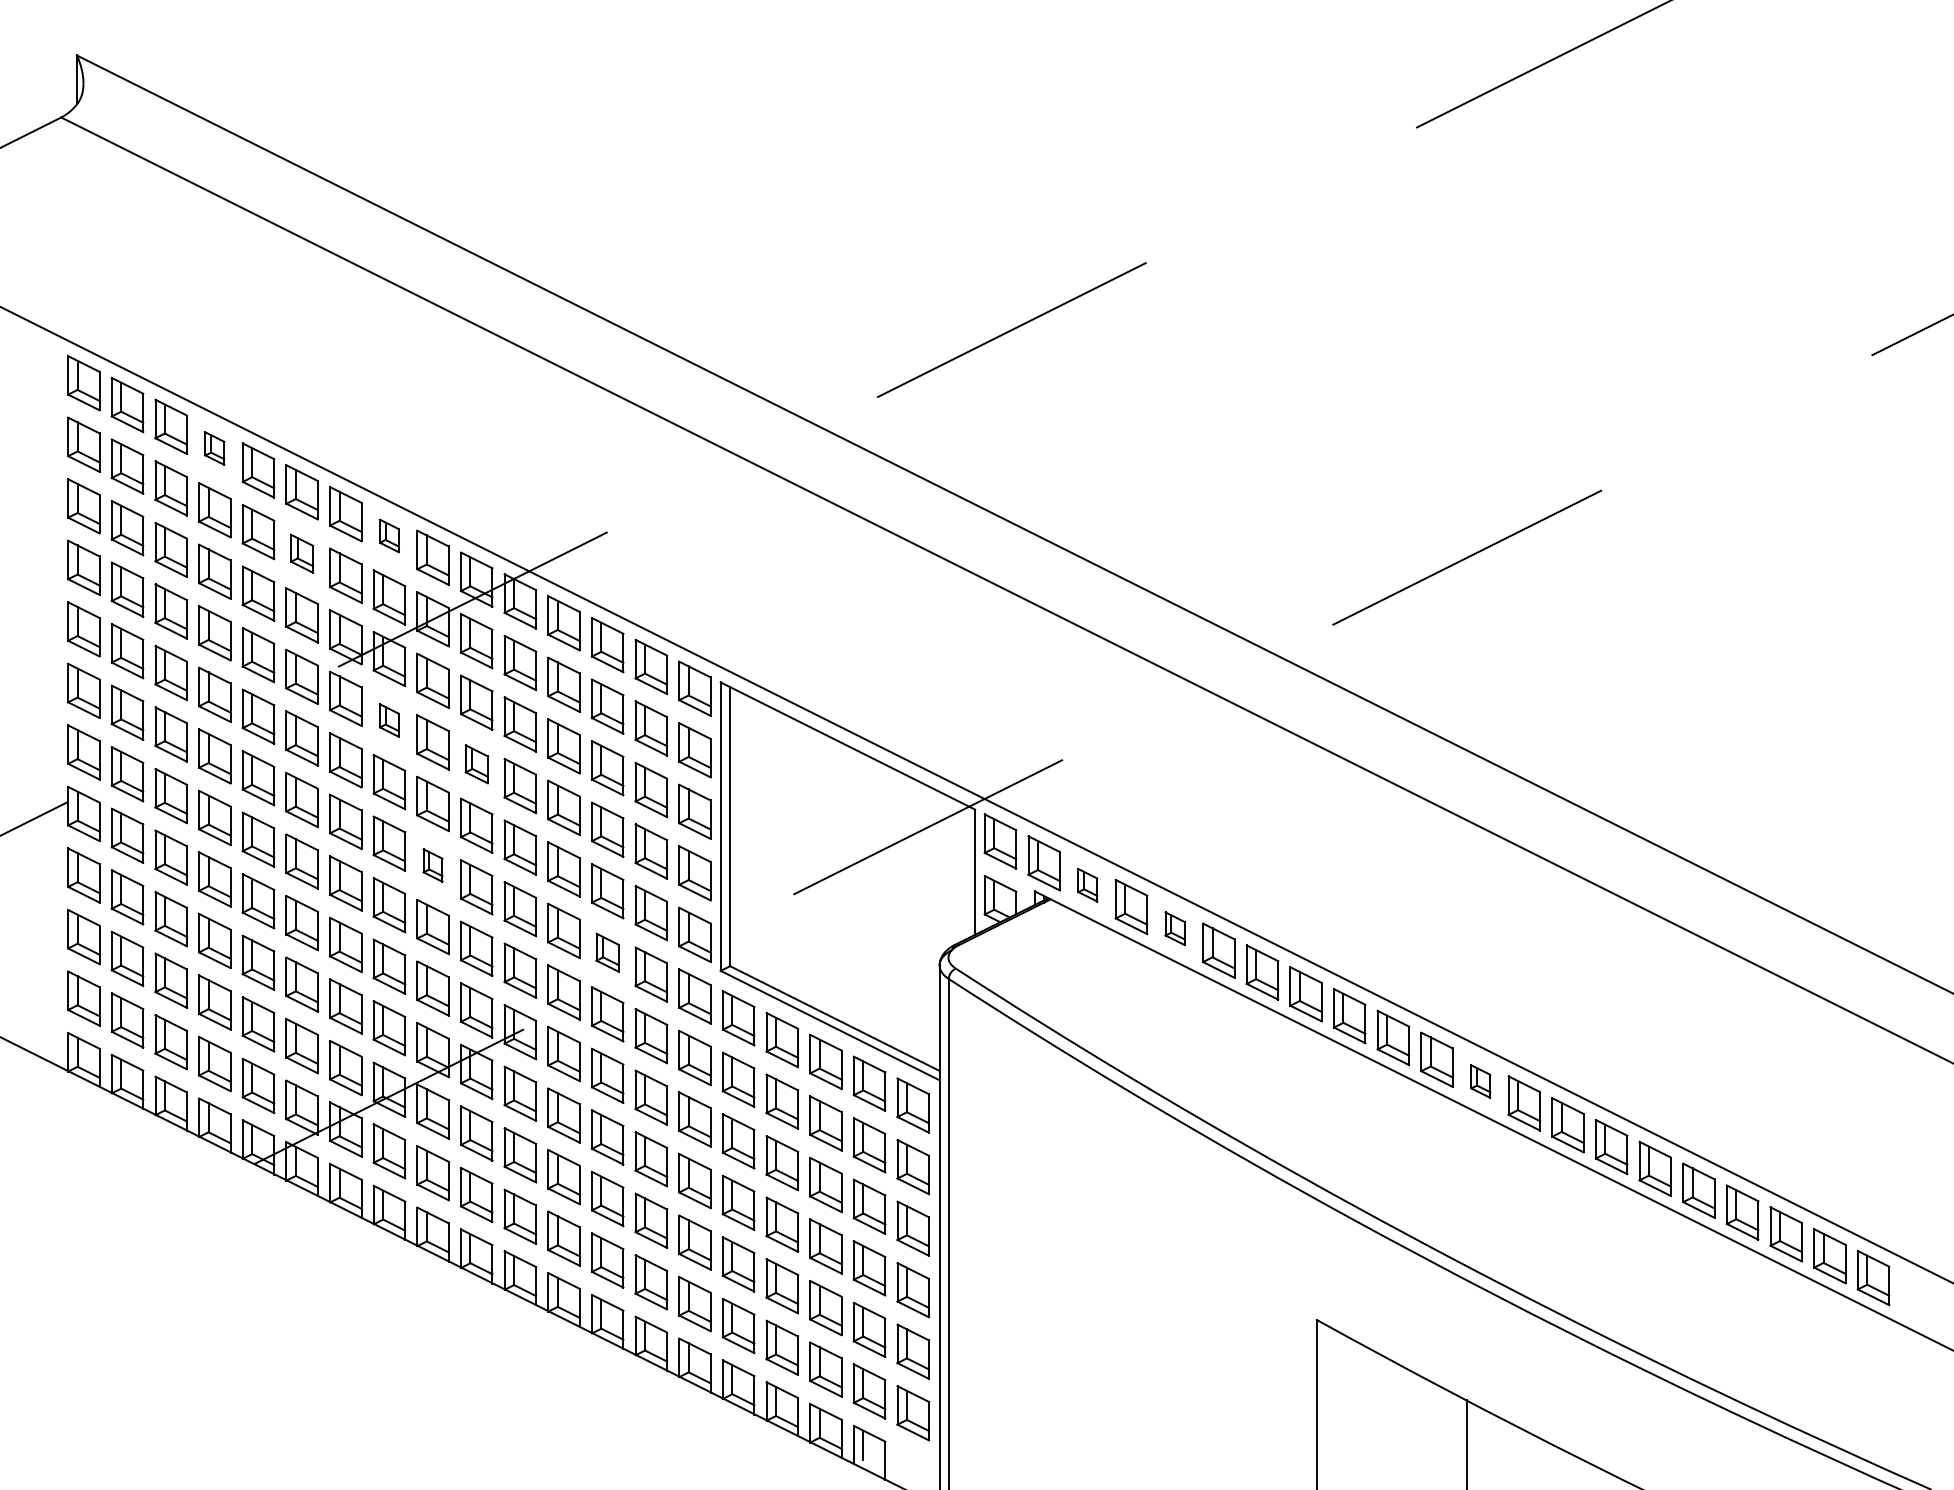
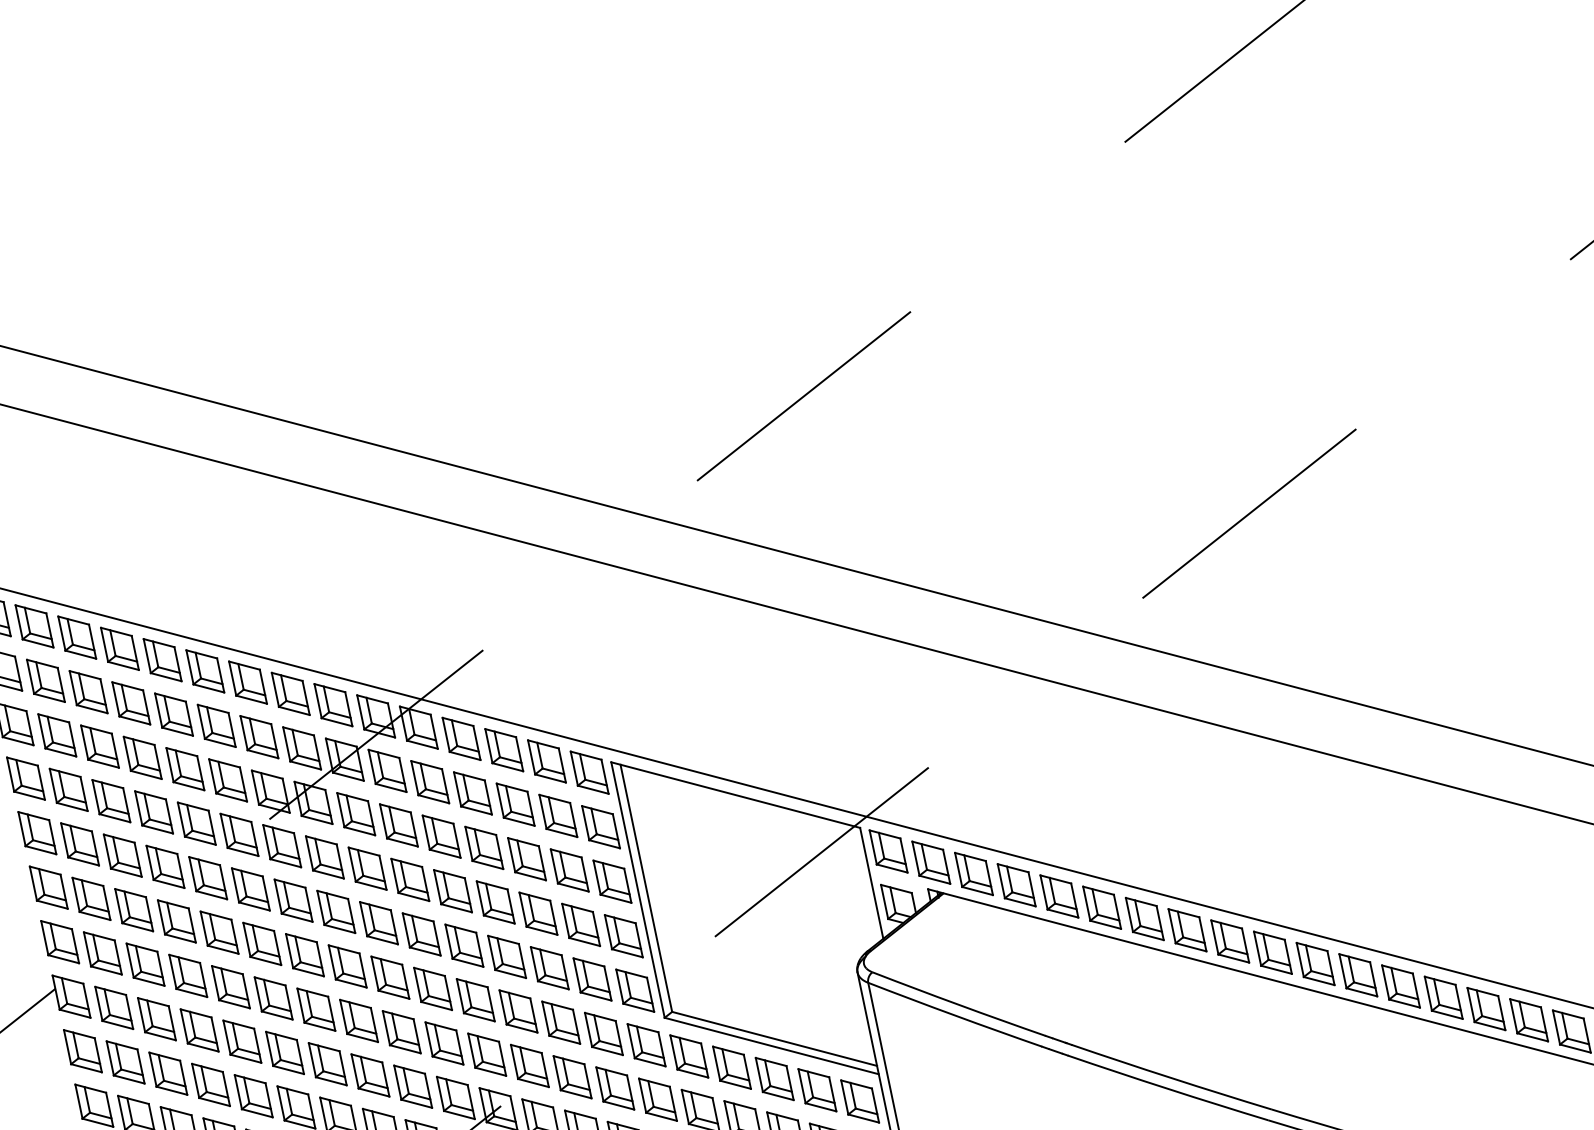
part: (214, 448) -> (119, 648), size x1.67
part: (389, 535) -> (290, 693), size x1.67
part: (301, 553) -> (216, 725), size x1.43
part: (389, 720) -> (324, 857), size x1.67
part: (476, 764) -> (410, 880), size x1.43
part: (432, 865) -> (389, 977), size x1.67
part: (1087, 885) -> (973, 874), size x1.67
part: (1174, 928) -> (1058, 896), size x1.67
part: (607, 952) -> (560, 1022), size x1.43
part: (1480, 1081) -> (1358, 975), size x1.67

